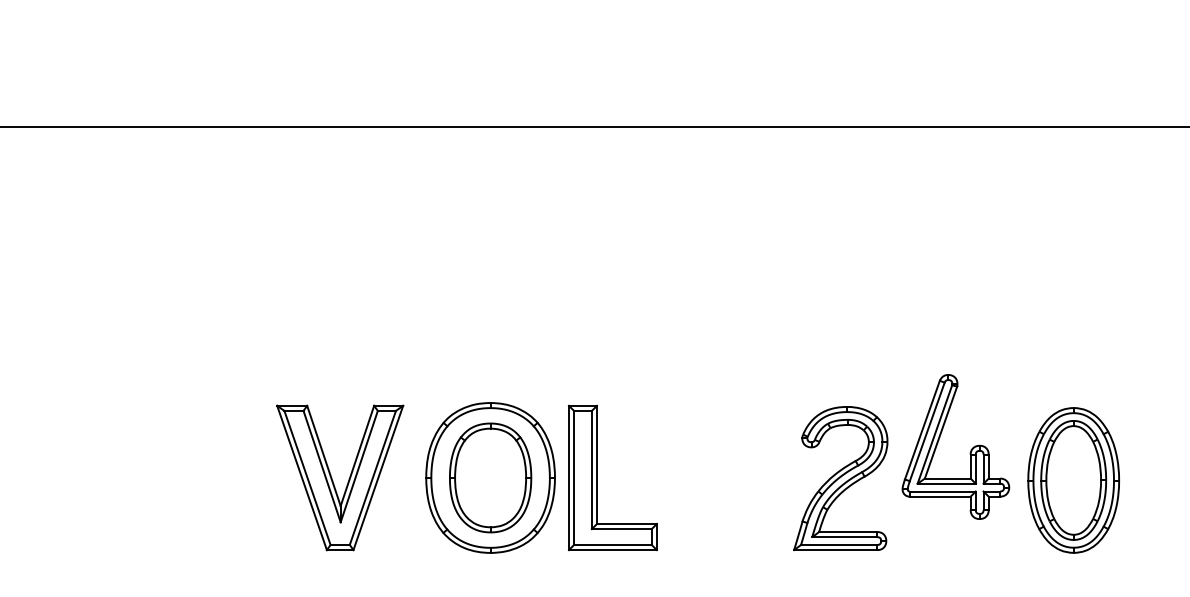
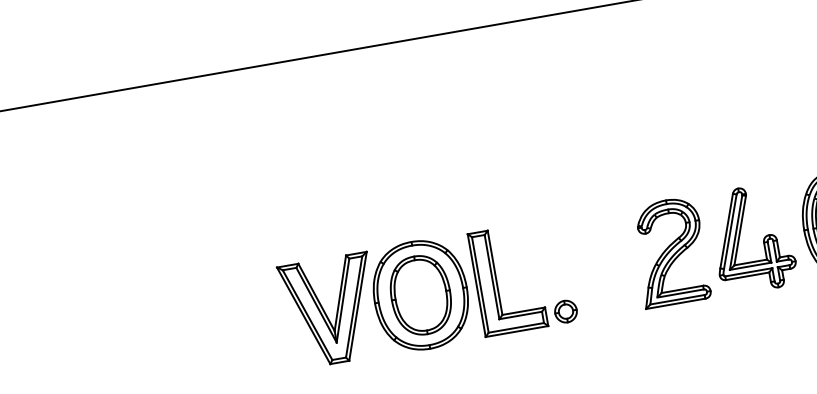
part: (970, 450) -> (763, 239), moved
part: (333, 480) -> (326, 313), moved
part: (684, 534) -> (566, 311), added

